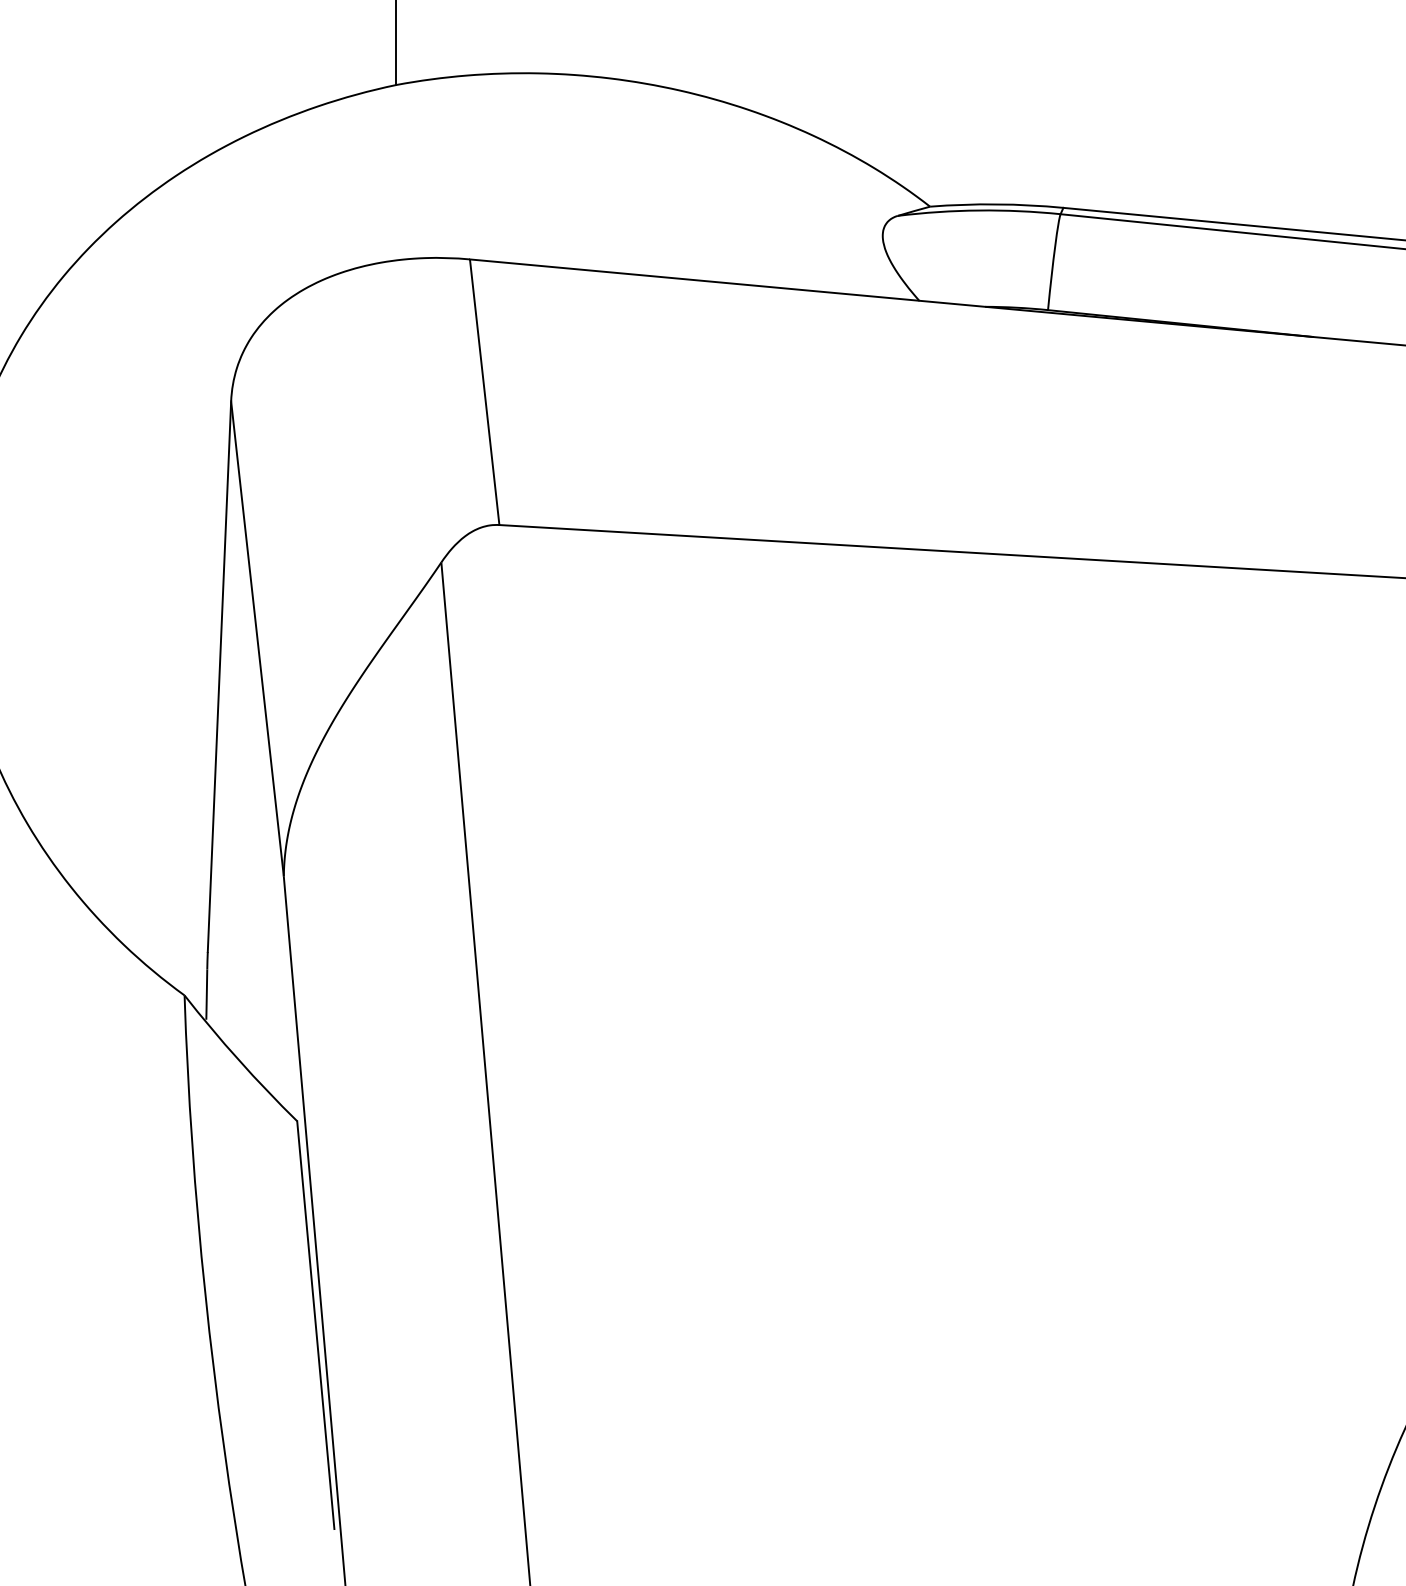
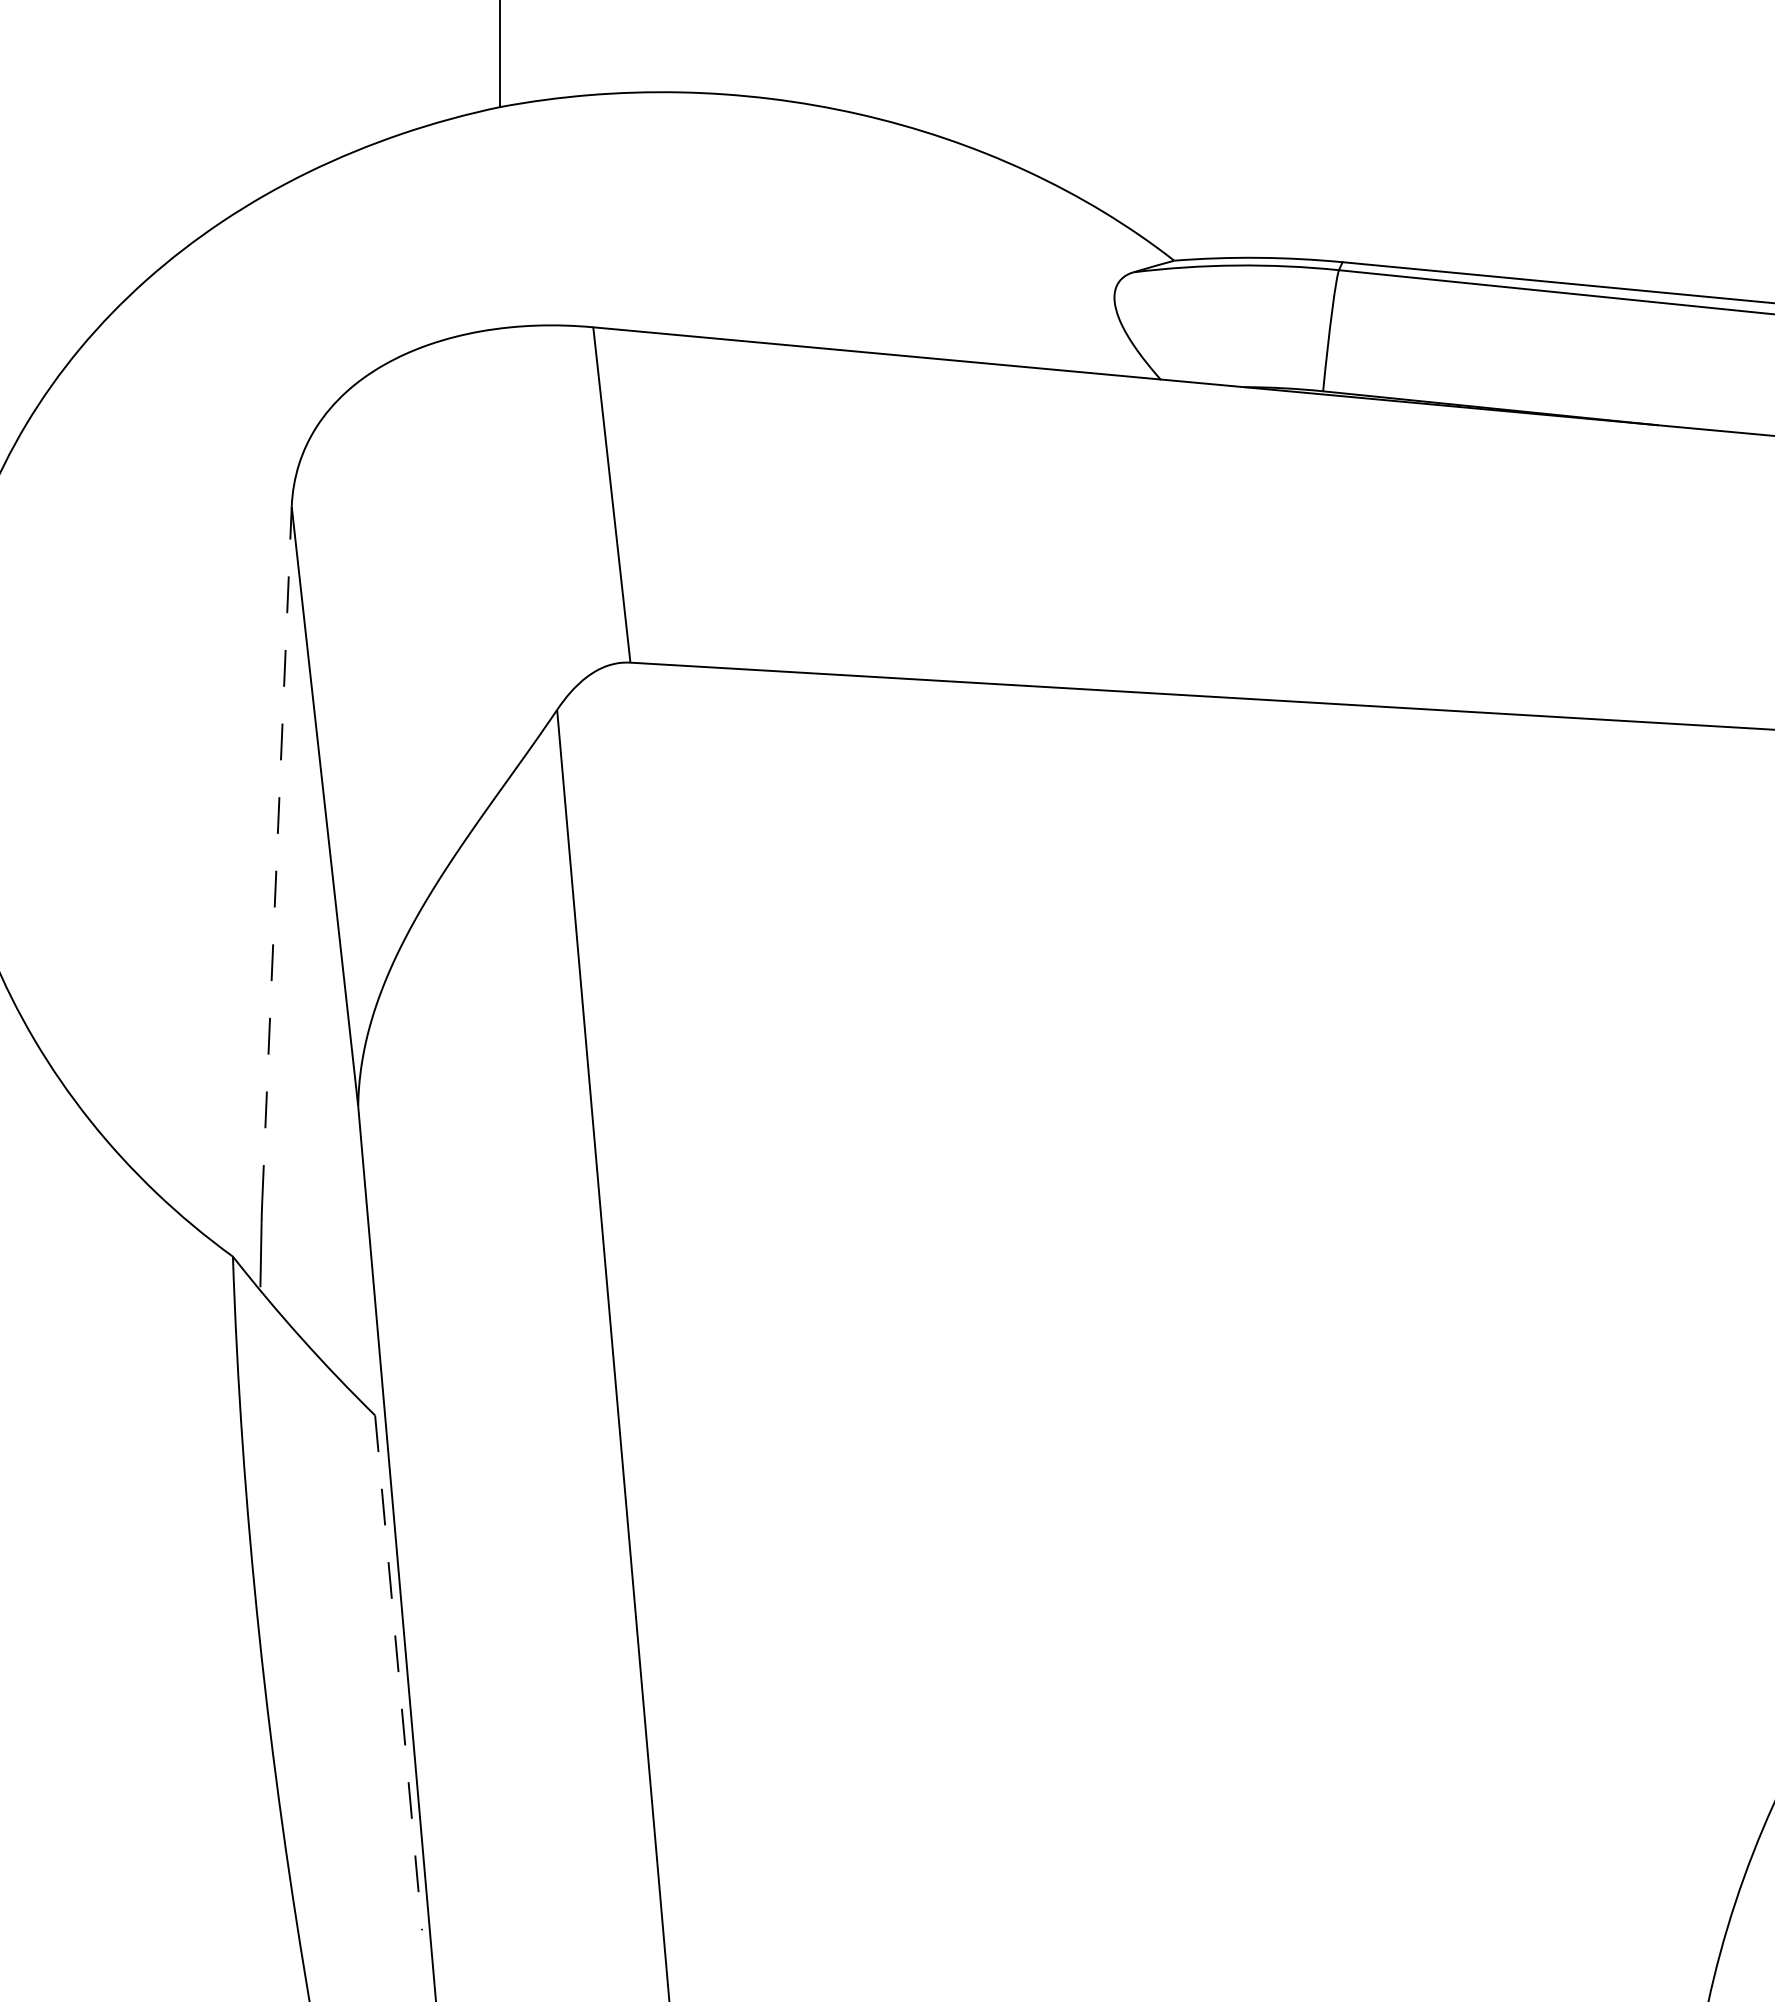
line: (219, 676) -> (276, 854), solid -> dashed
line: (315, 1324) -> (398, 1672), solid -> dashed

